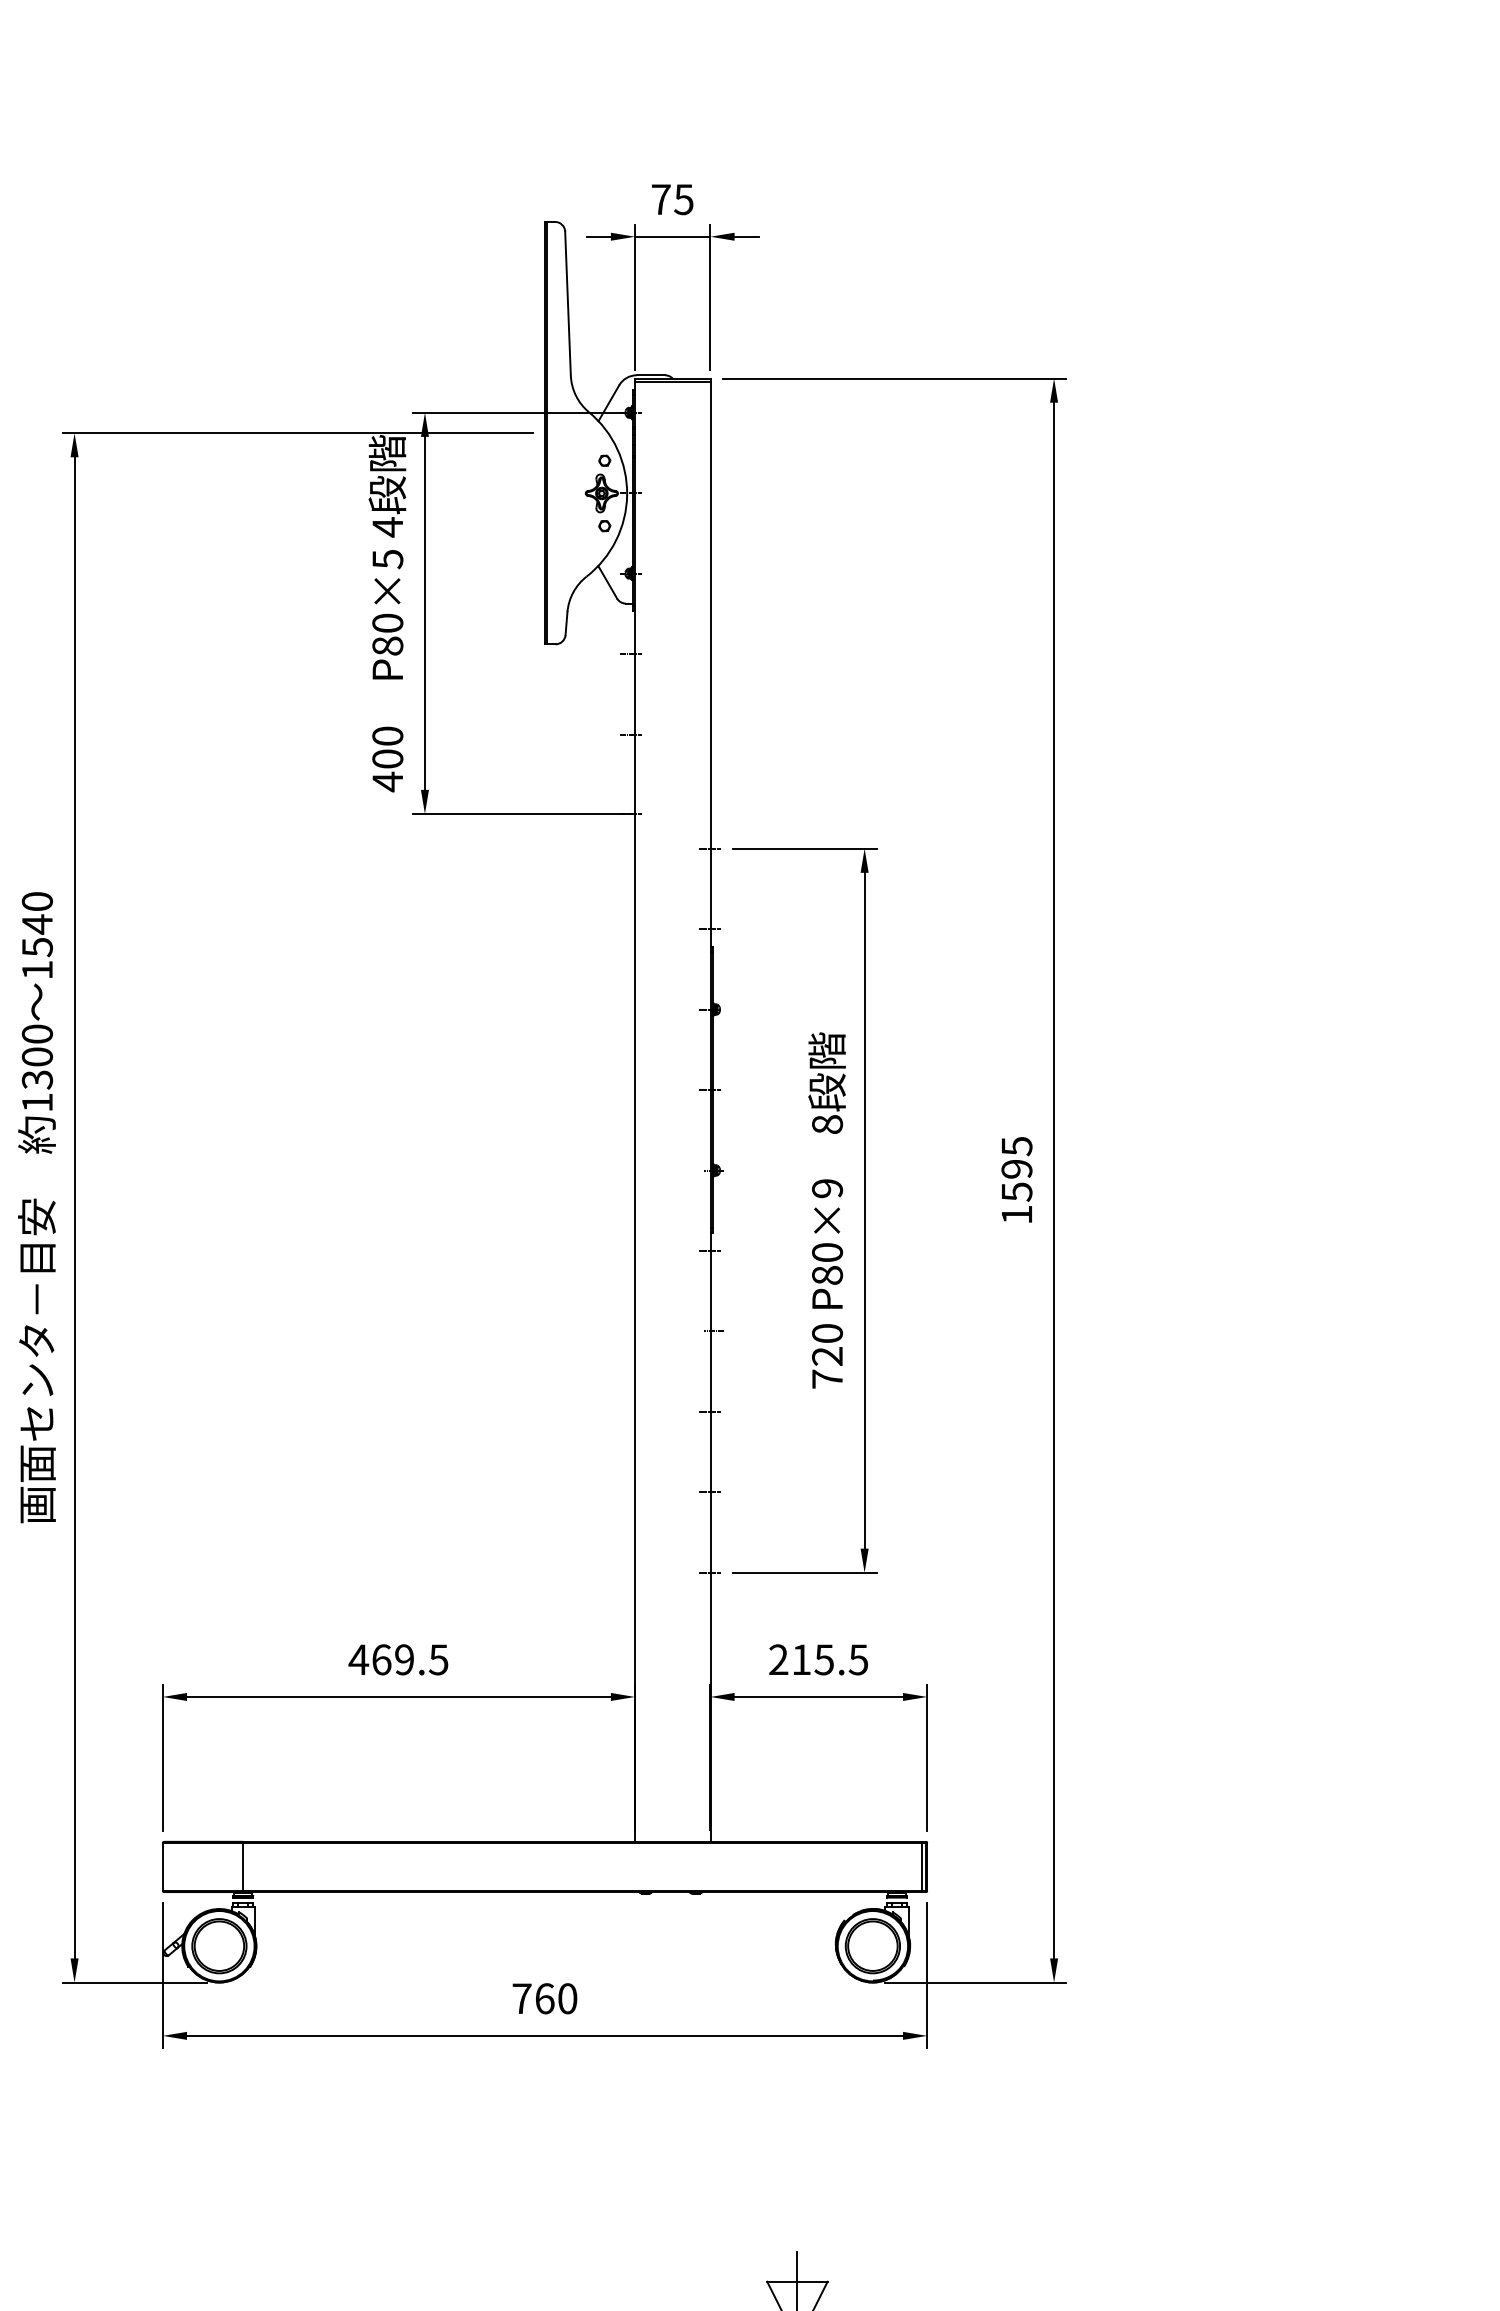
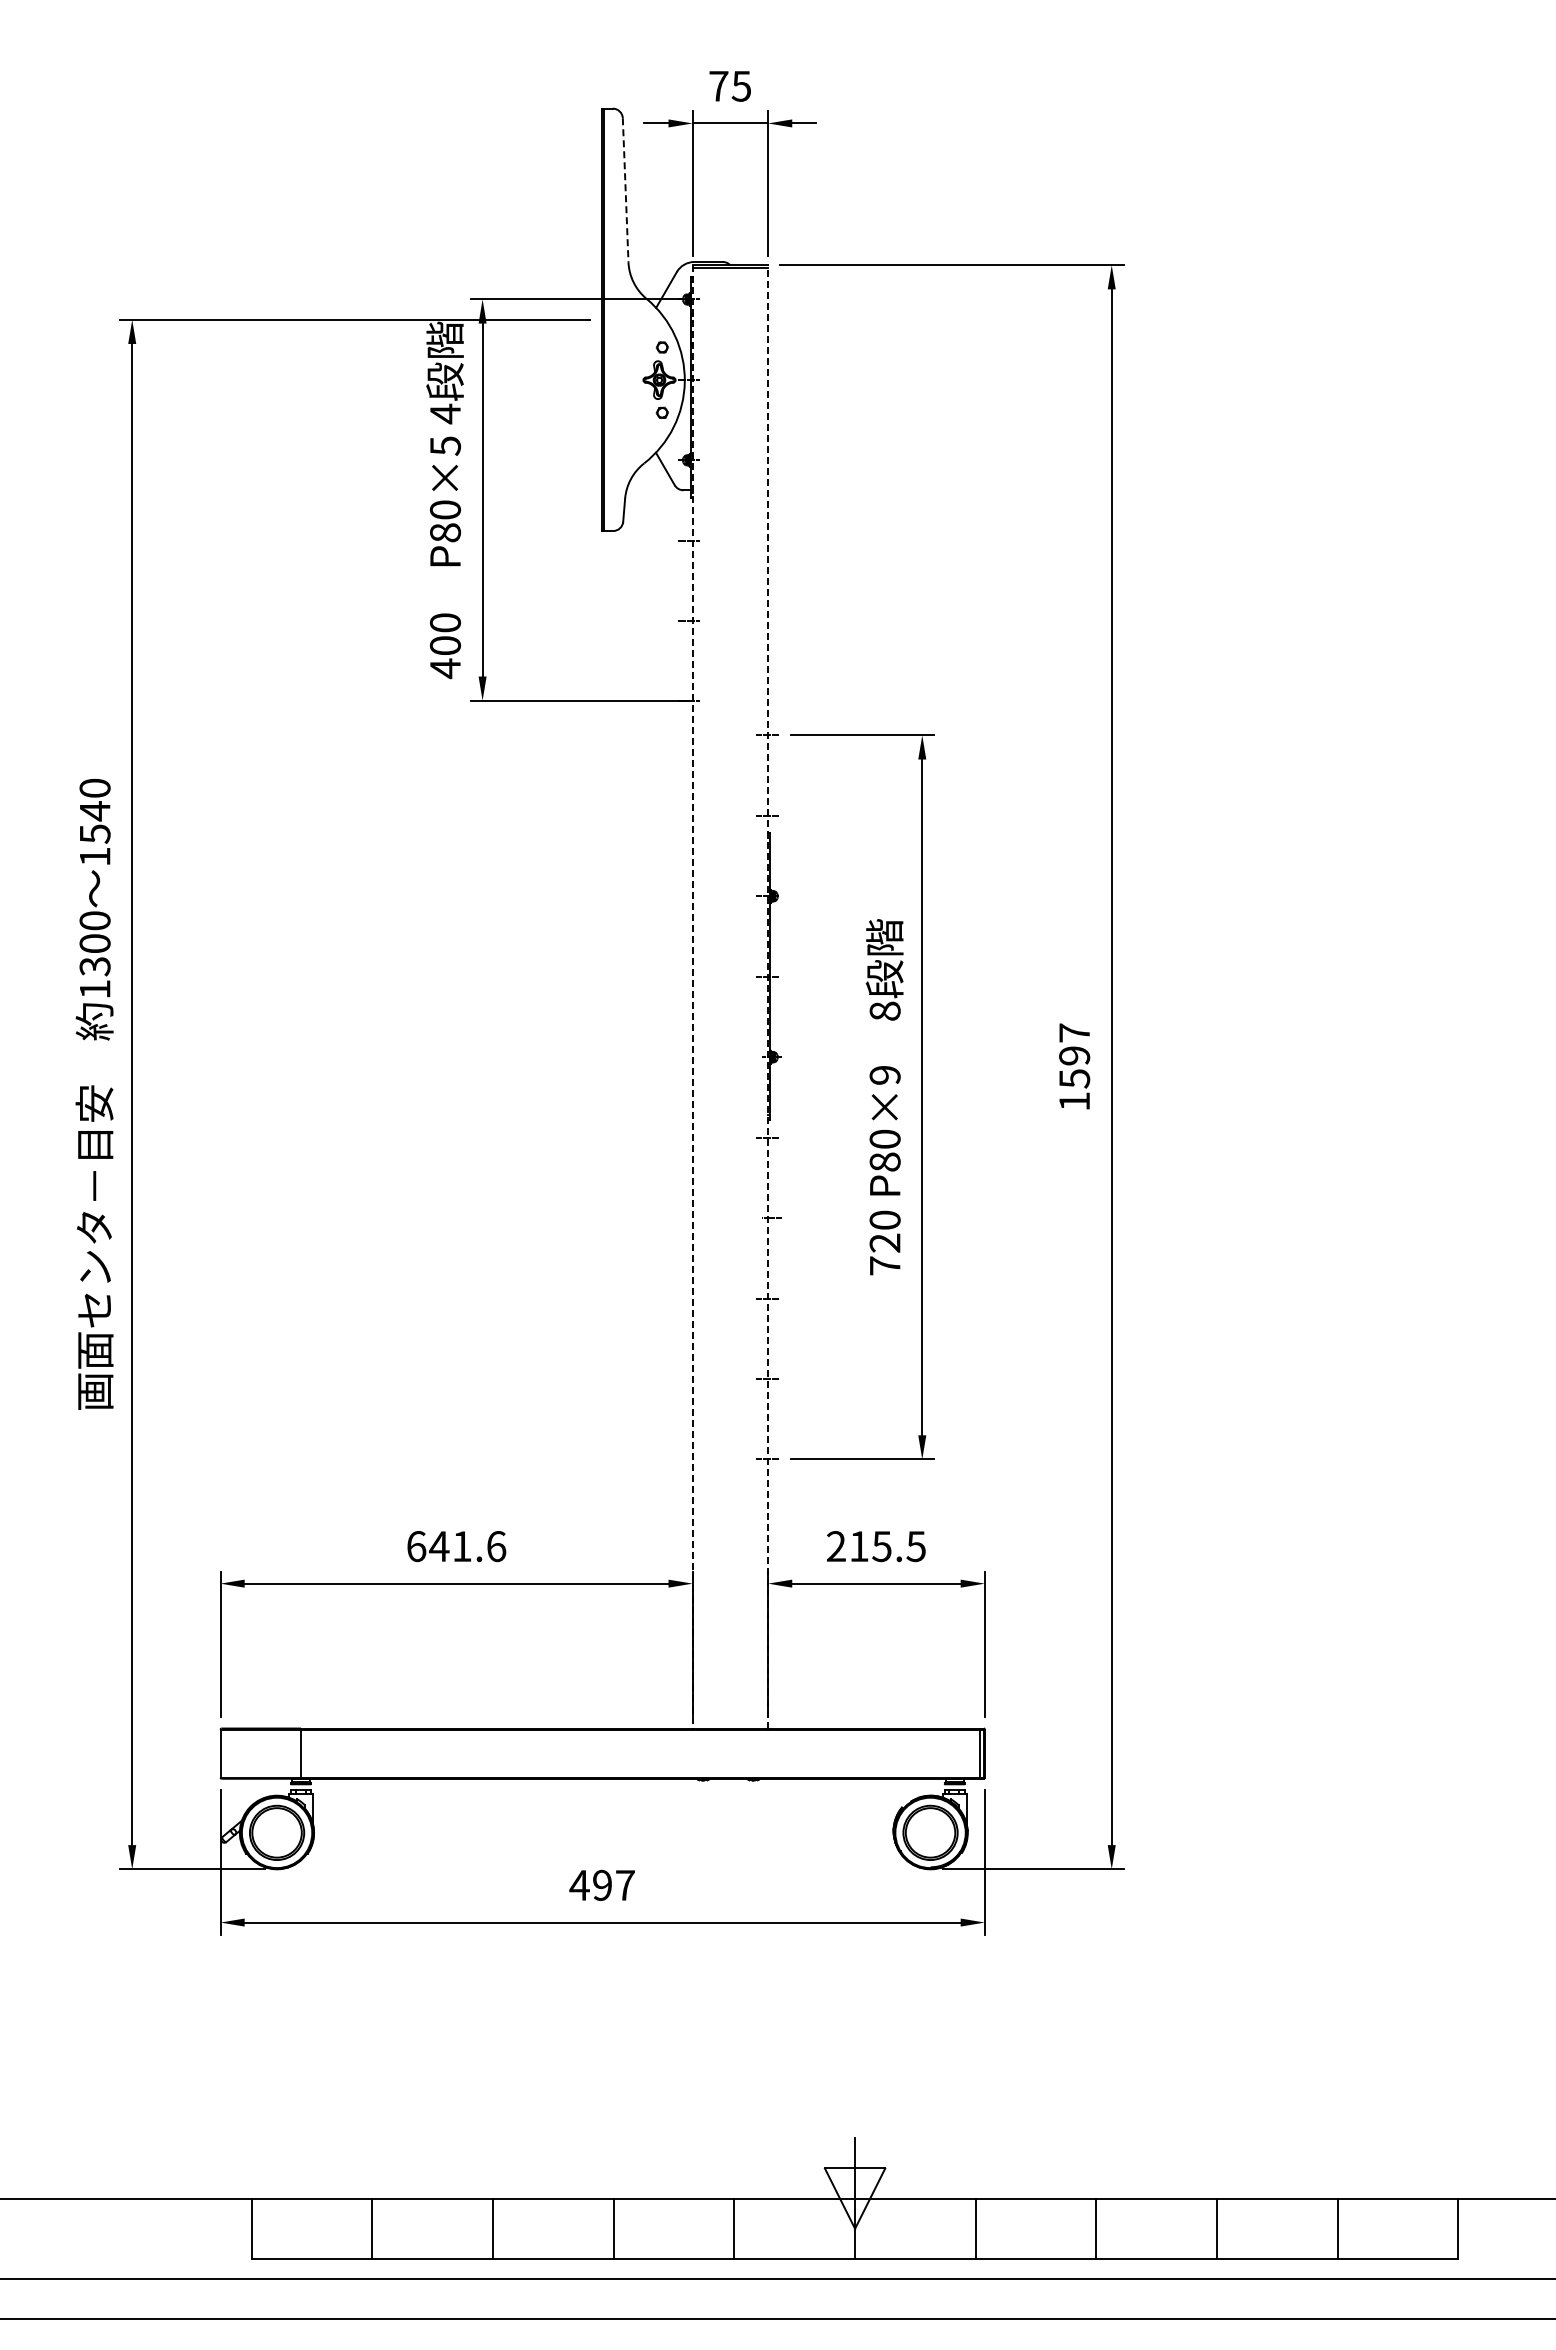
line: (567, 303) -> (625, 190), solid -> dashed
line: (634, 1109) -> (692, 996), solid -> dashed
line: (710, 1109) -> (768, 996), solid -> dashed
text: (1016, 1145) -> (1074, 1032), 1595 -> 1597
text: (398, 1659) -> (456, 1546), 469.5 -> 641.6
text: (543, 1997) -> (601, 1884), 760 -> 497

